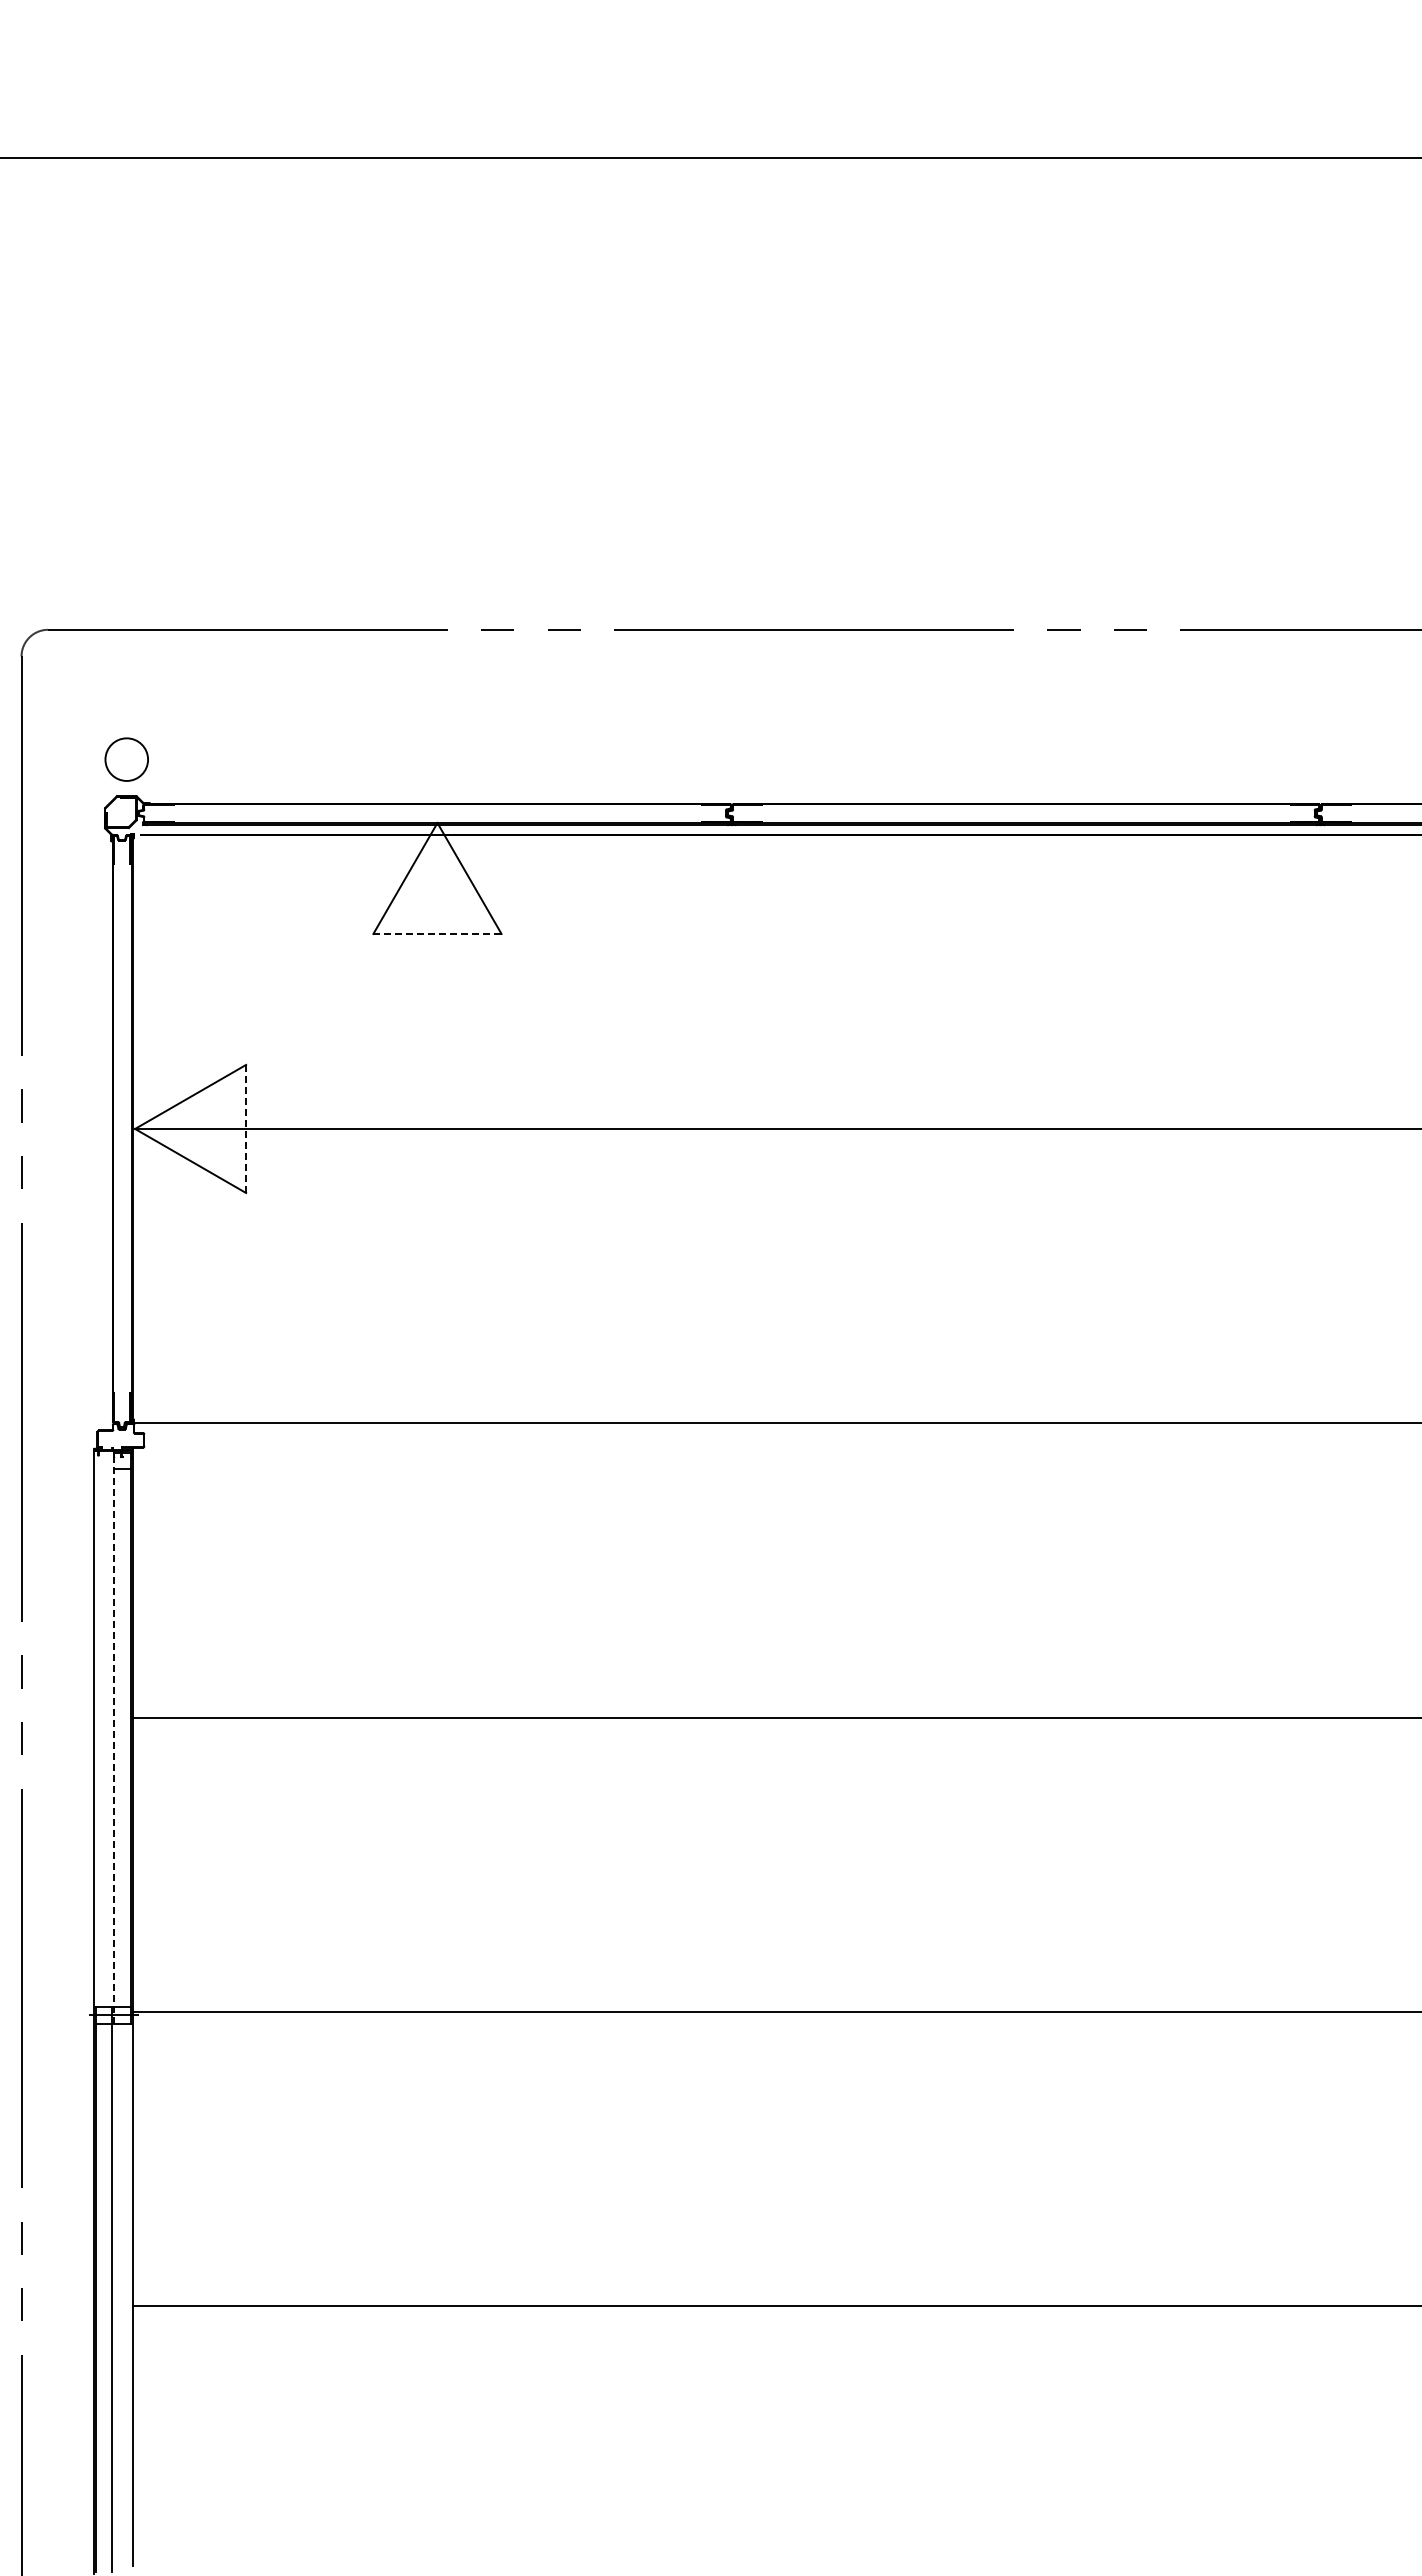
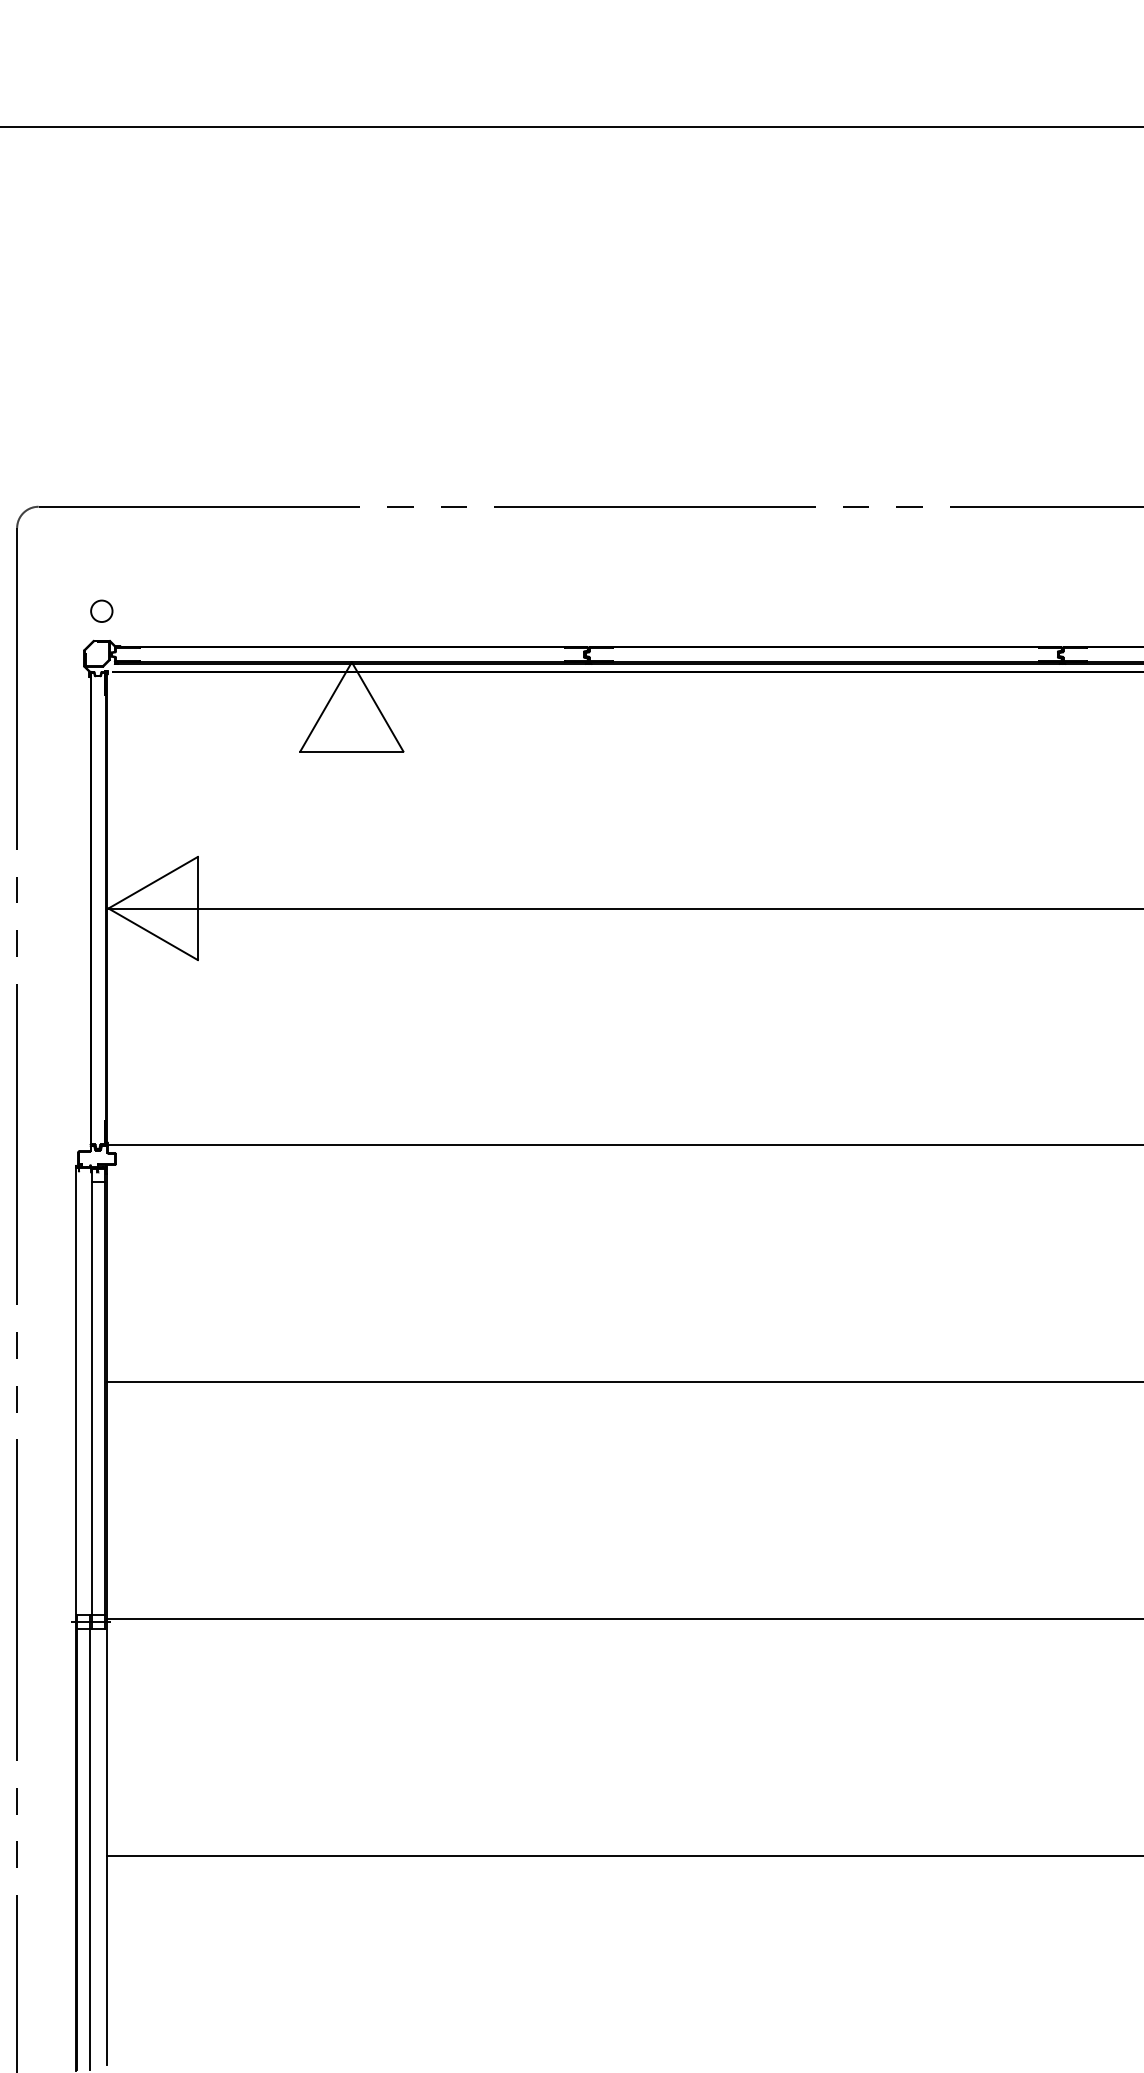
circle: (126, 759) -> (101, 611), size x0.62
line: (437, 933) -> (351, 751), dashed -> solid
line: (246, 1128) -> (198, 908), dashed -> solid
line: (114, 1738) -> (91, 1399), dashed -> solid

